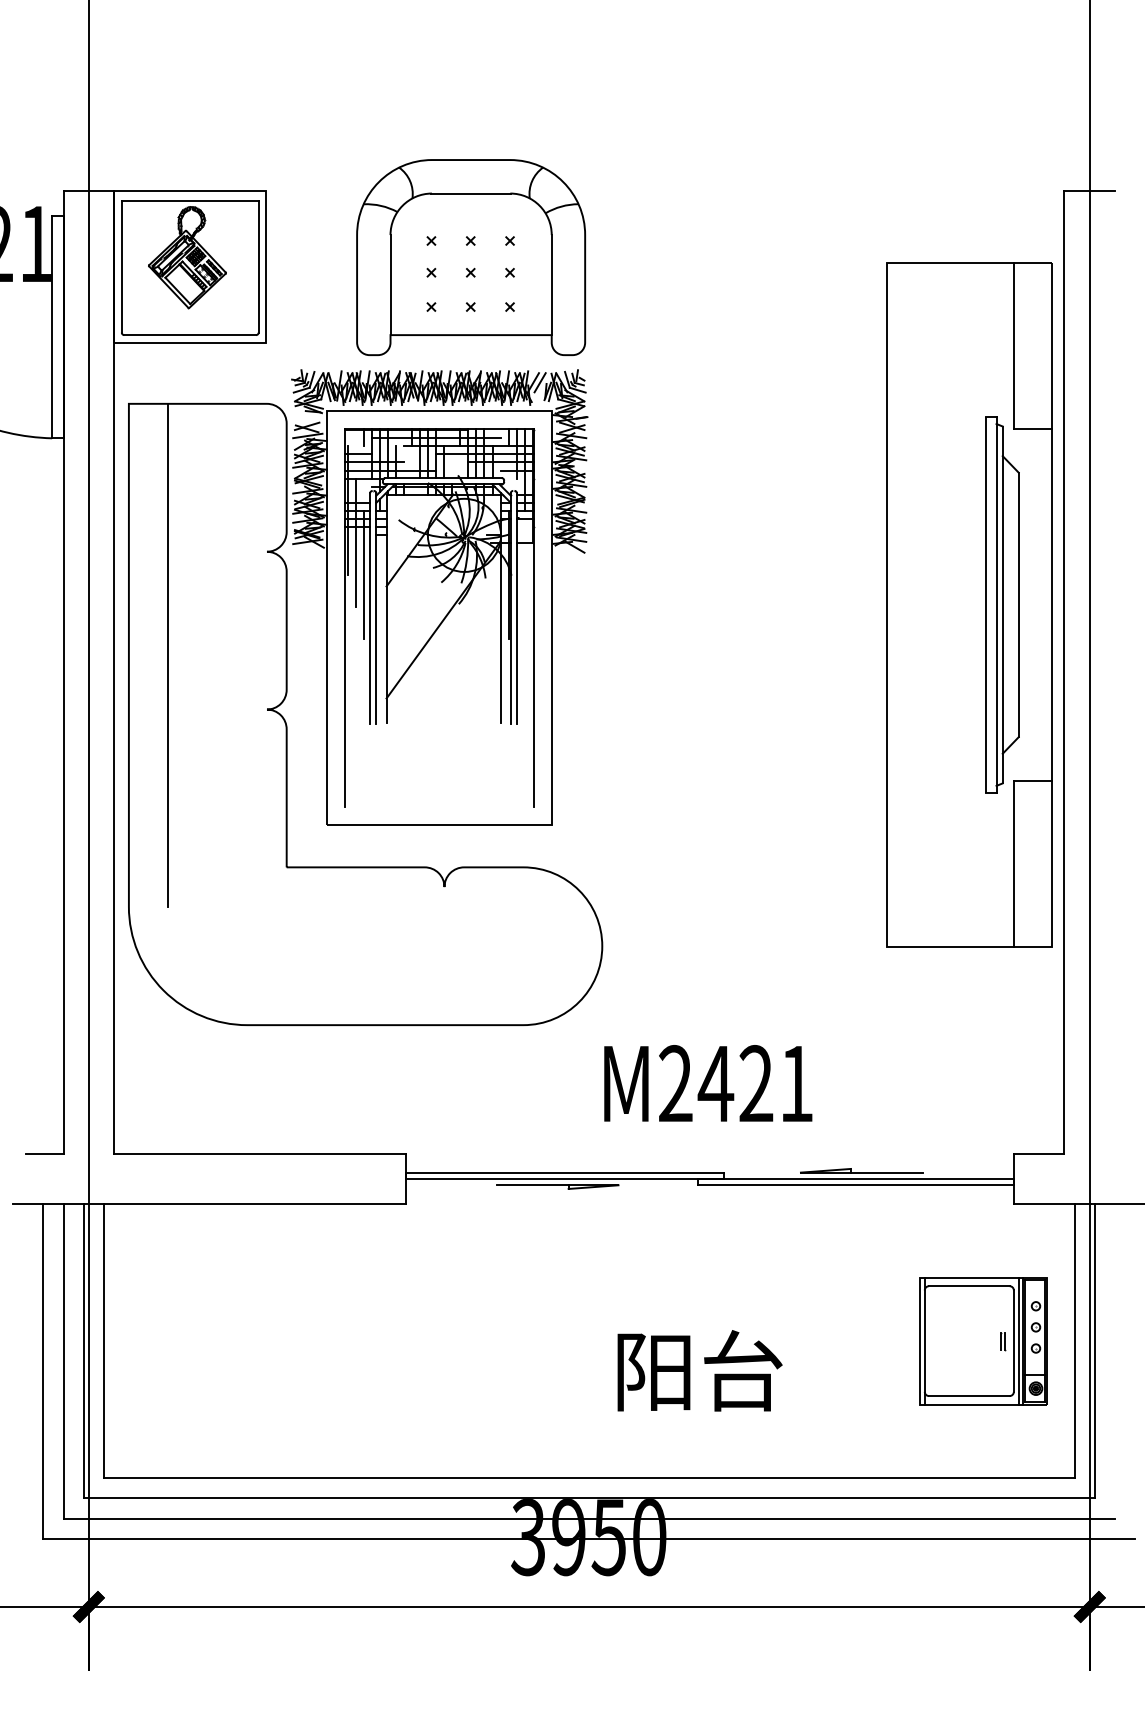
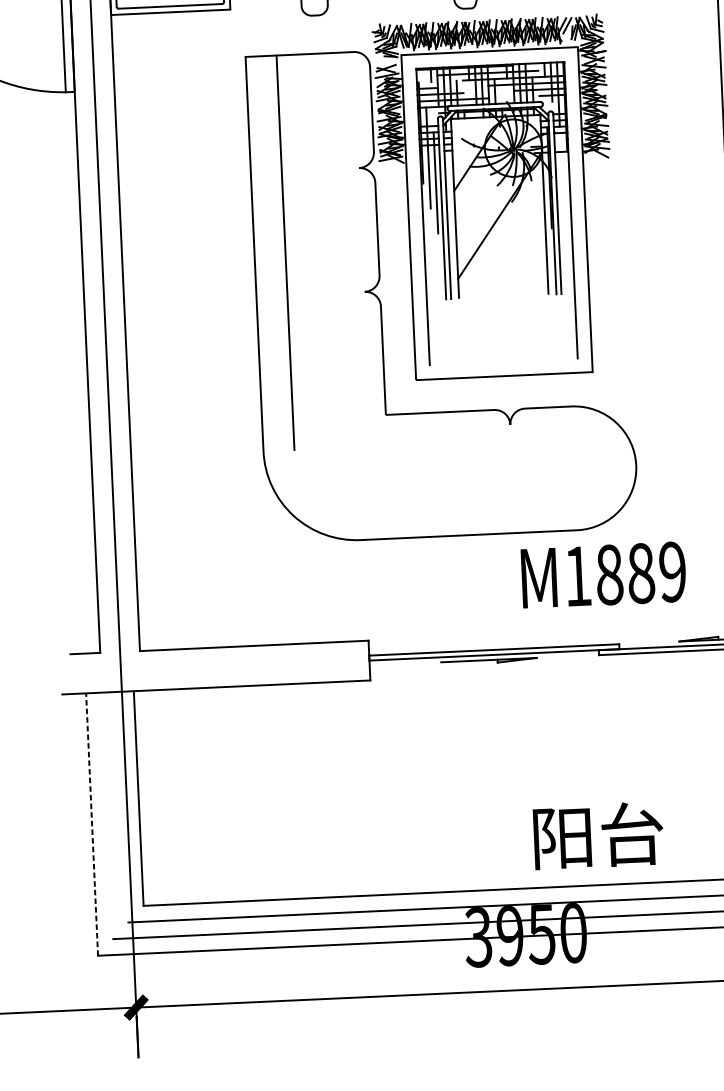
part: (365, 697) -> (441, 278), moved
text: (736, 1083) -> (625, 573), M2421 -> M1889
line: (83, 1351) -> (122, 807), removed
line: (63, 1361) -> (107, 815), removed
text: (699, 1370) -> (598, 835), moved
line: (43, 1371) -> (92, 824), solid -> dashed

